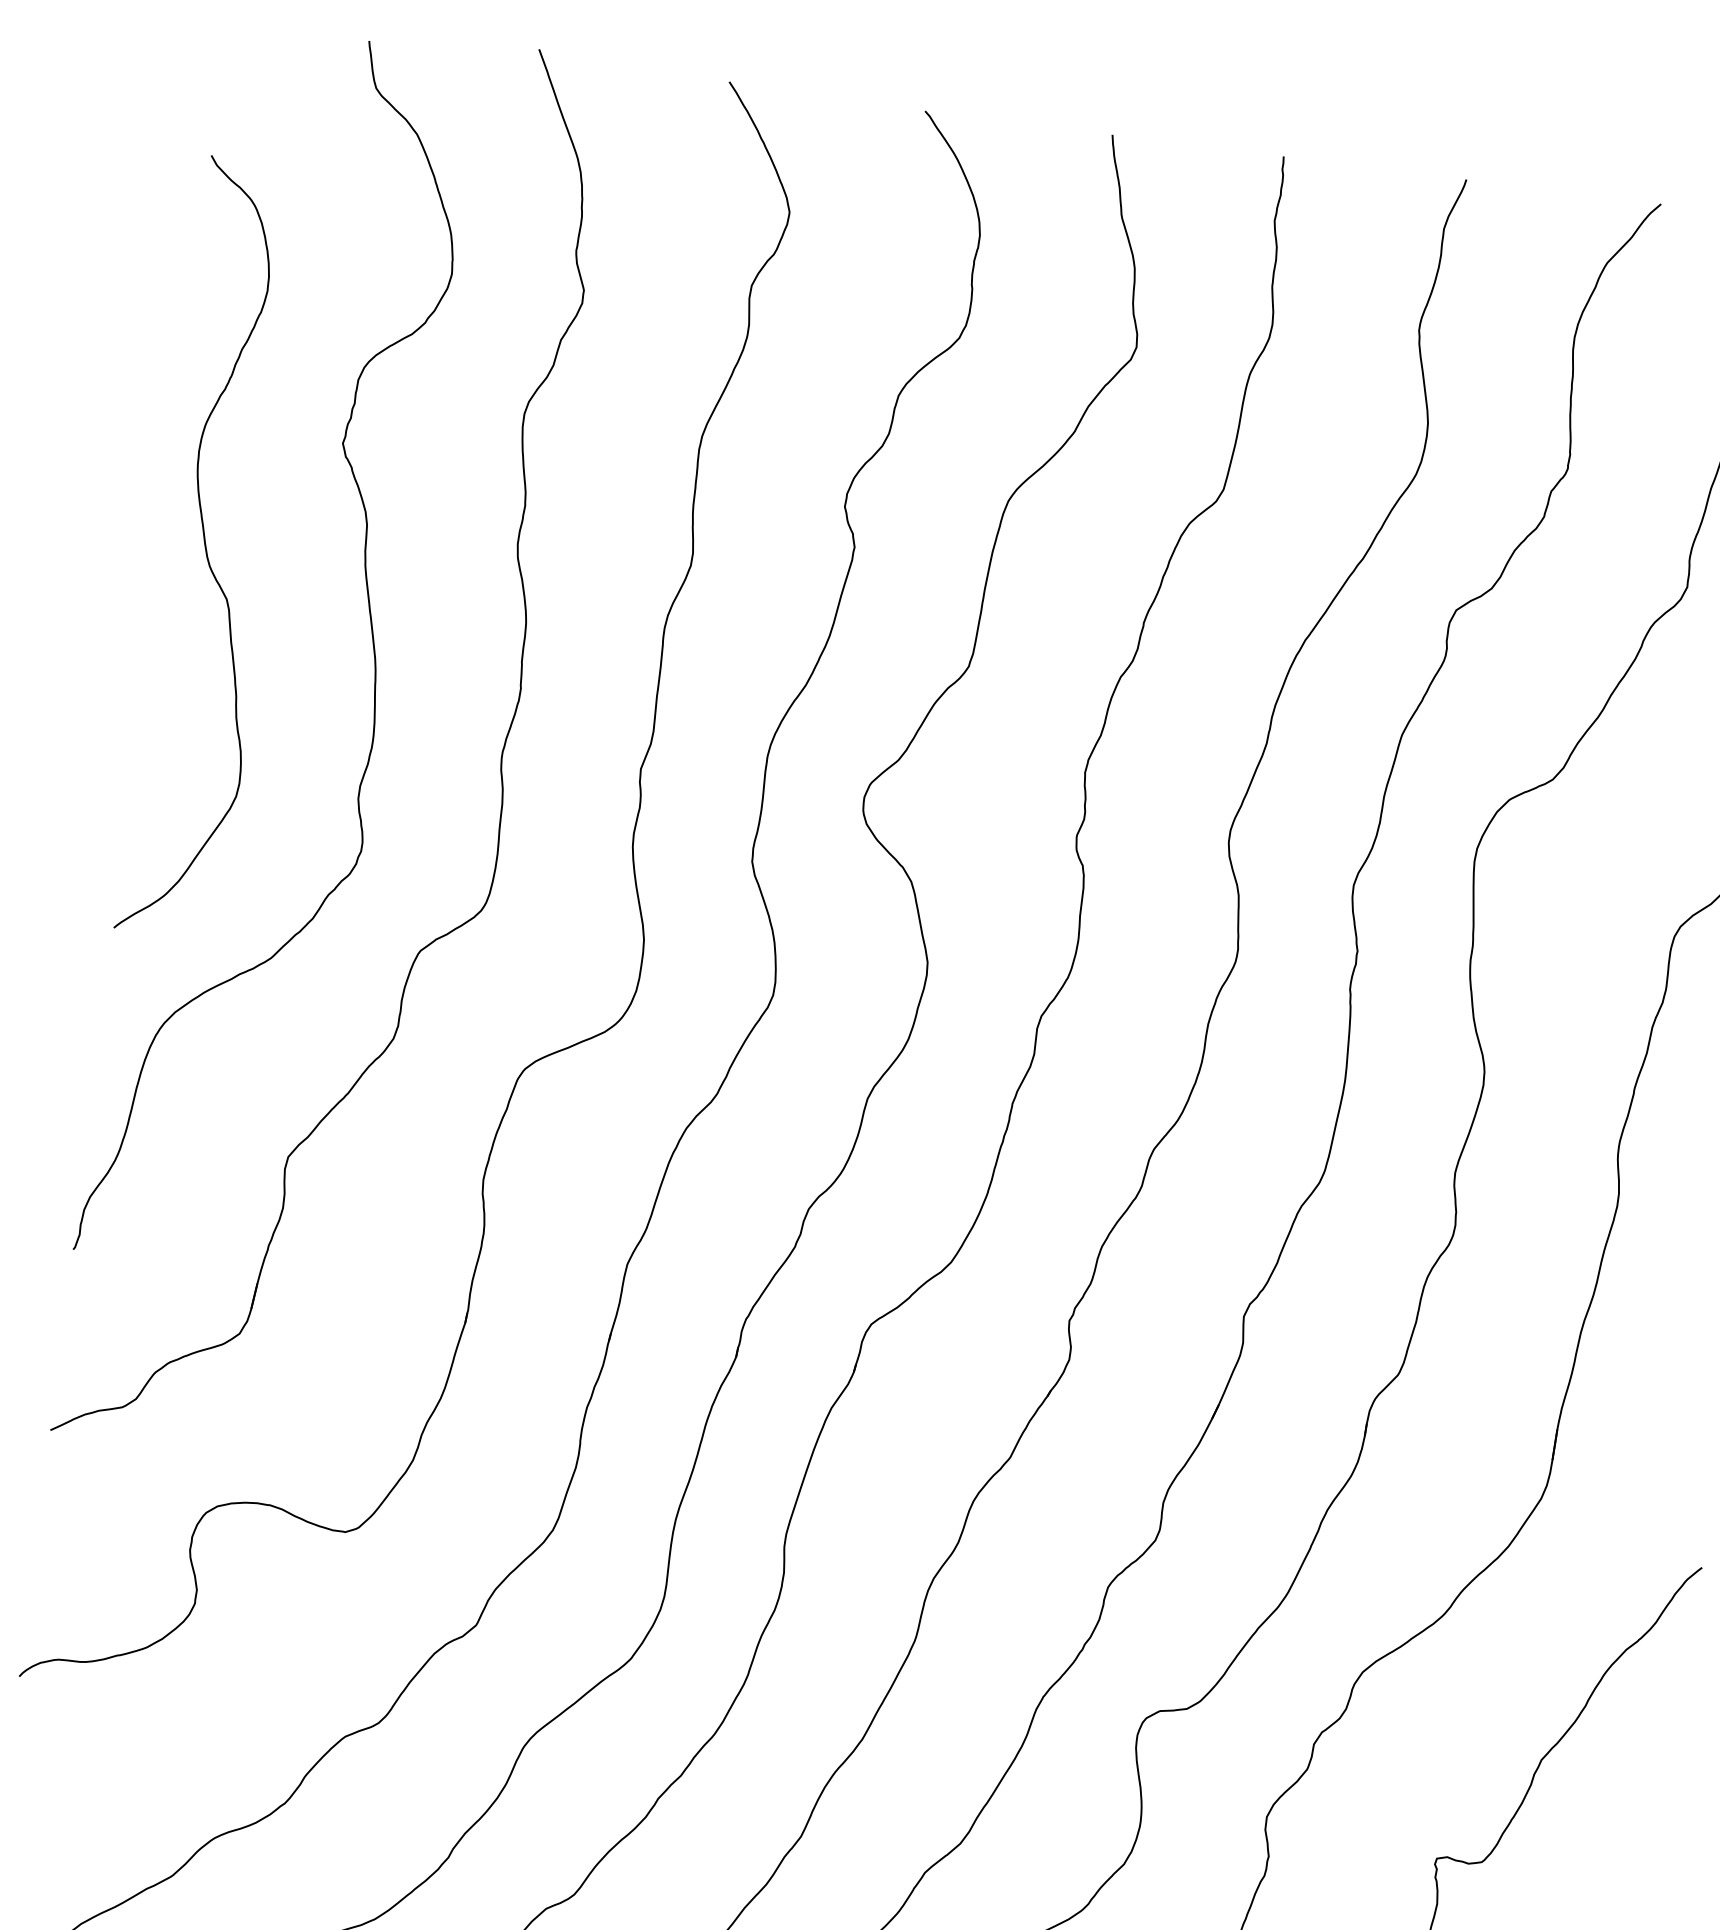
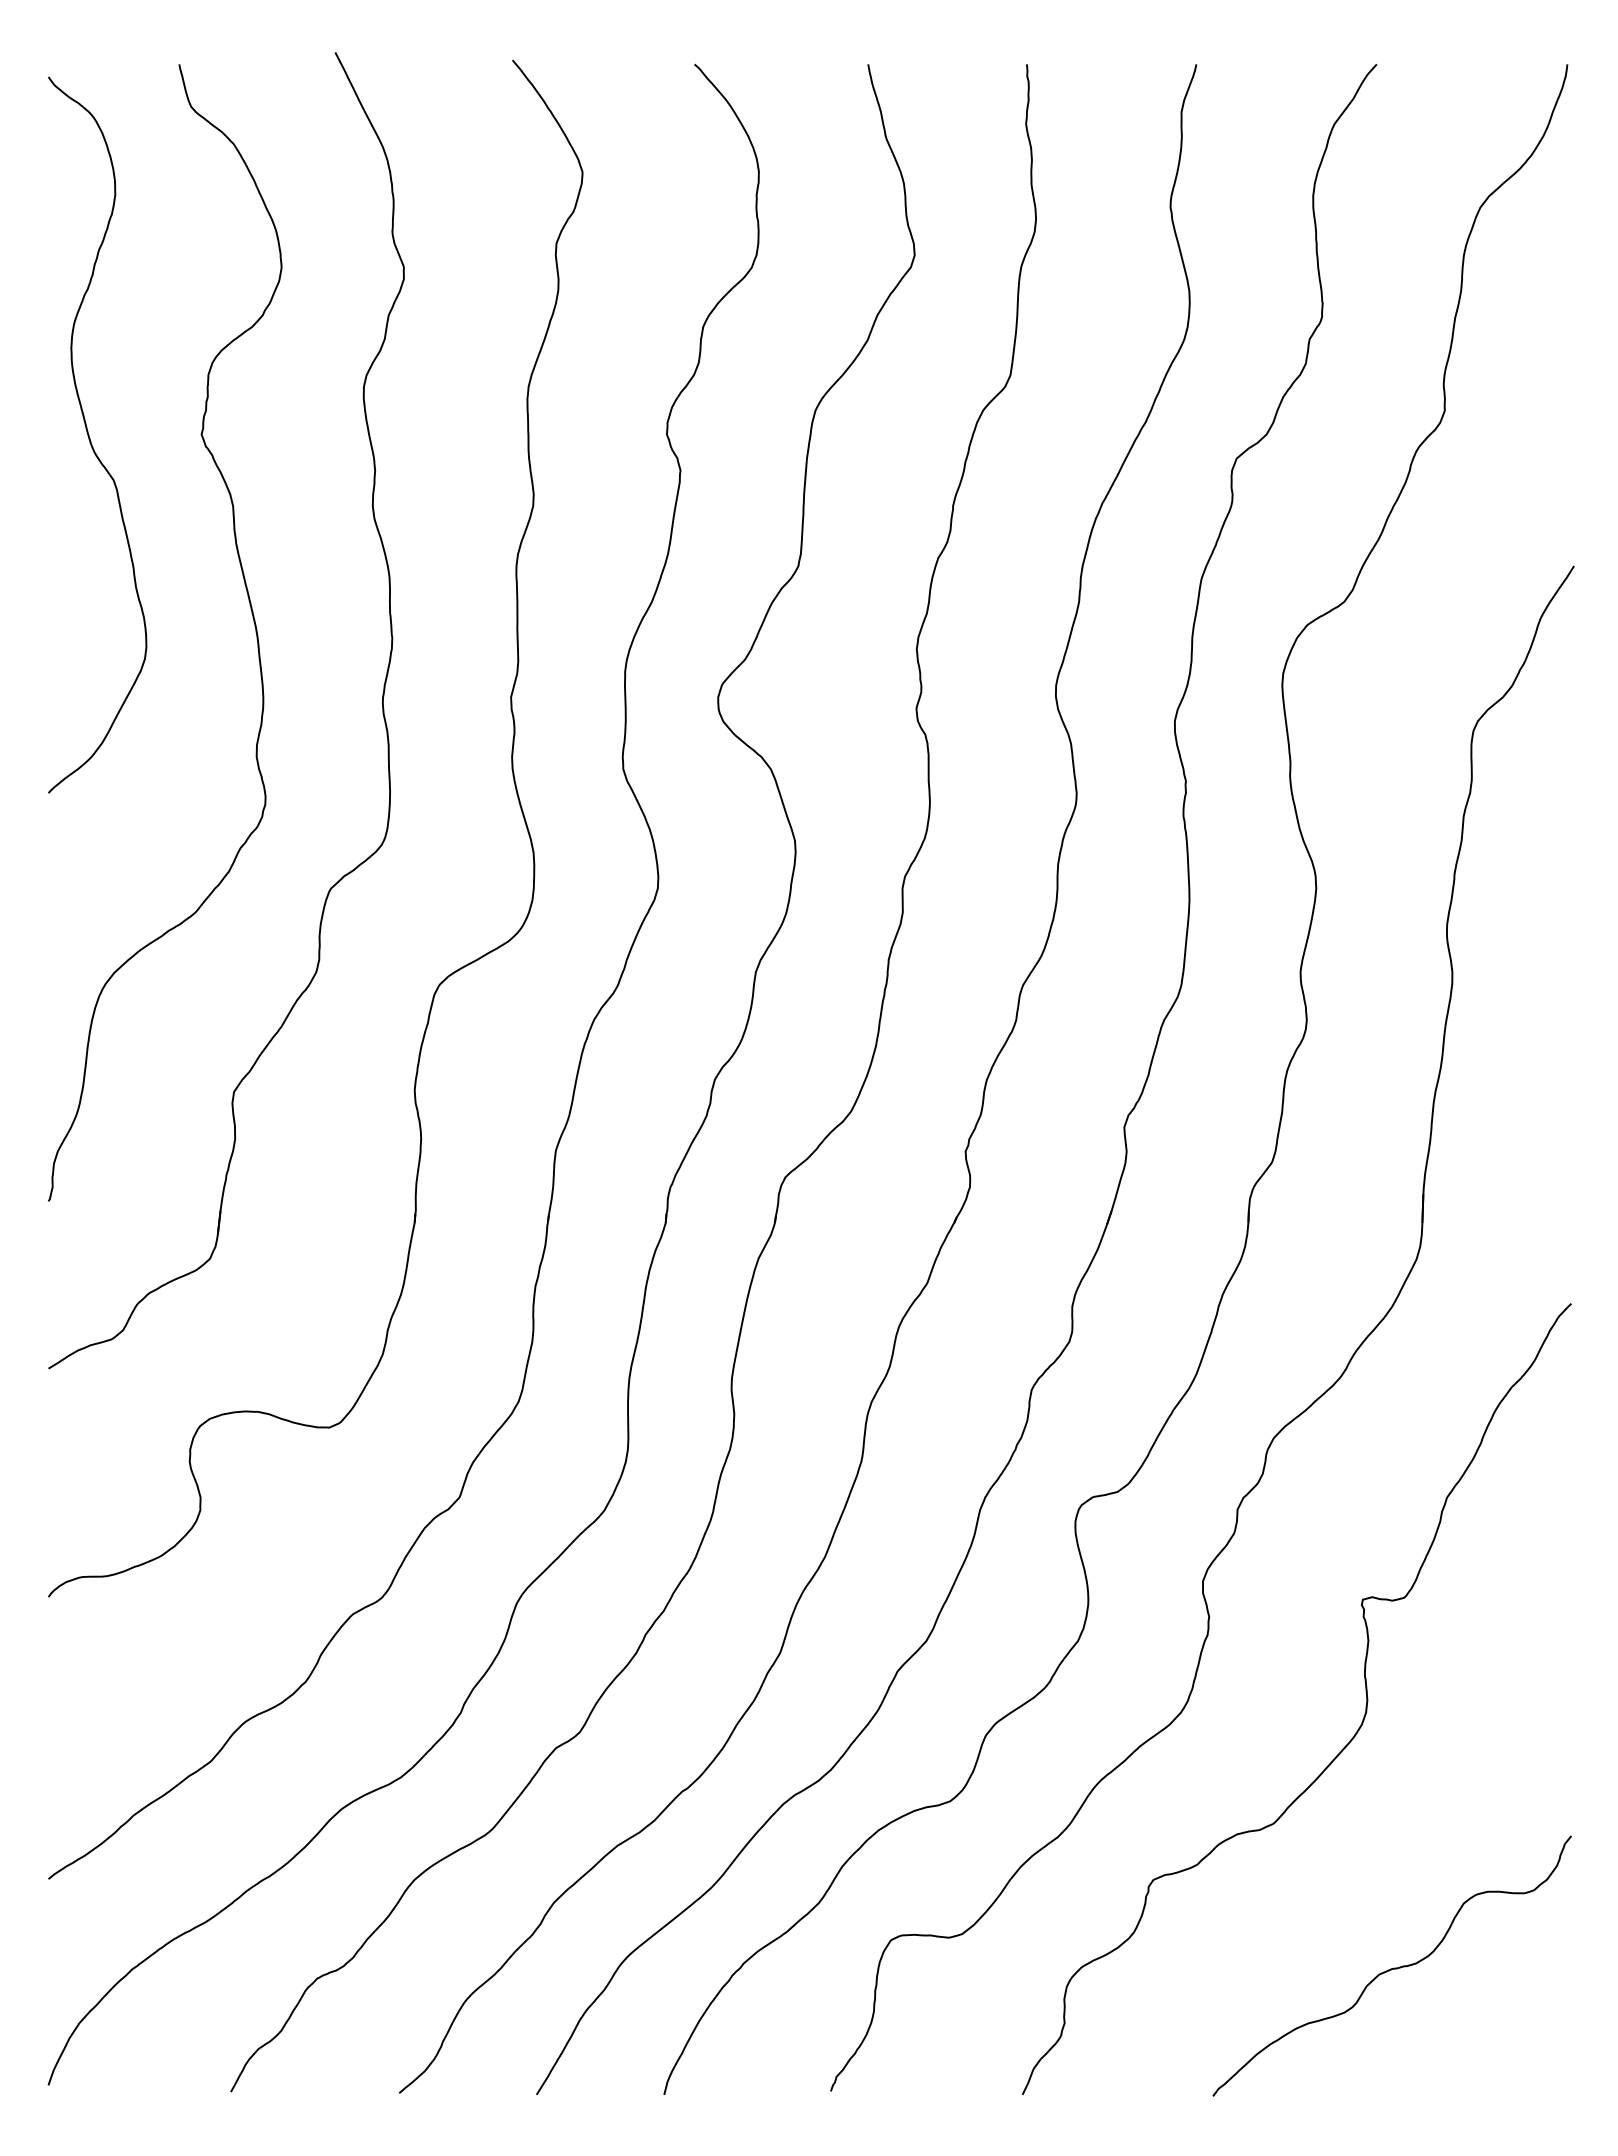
curve: (206, 546) -> (89, 434), moved

